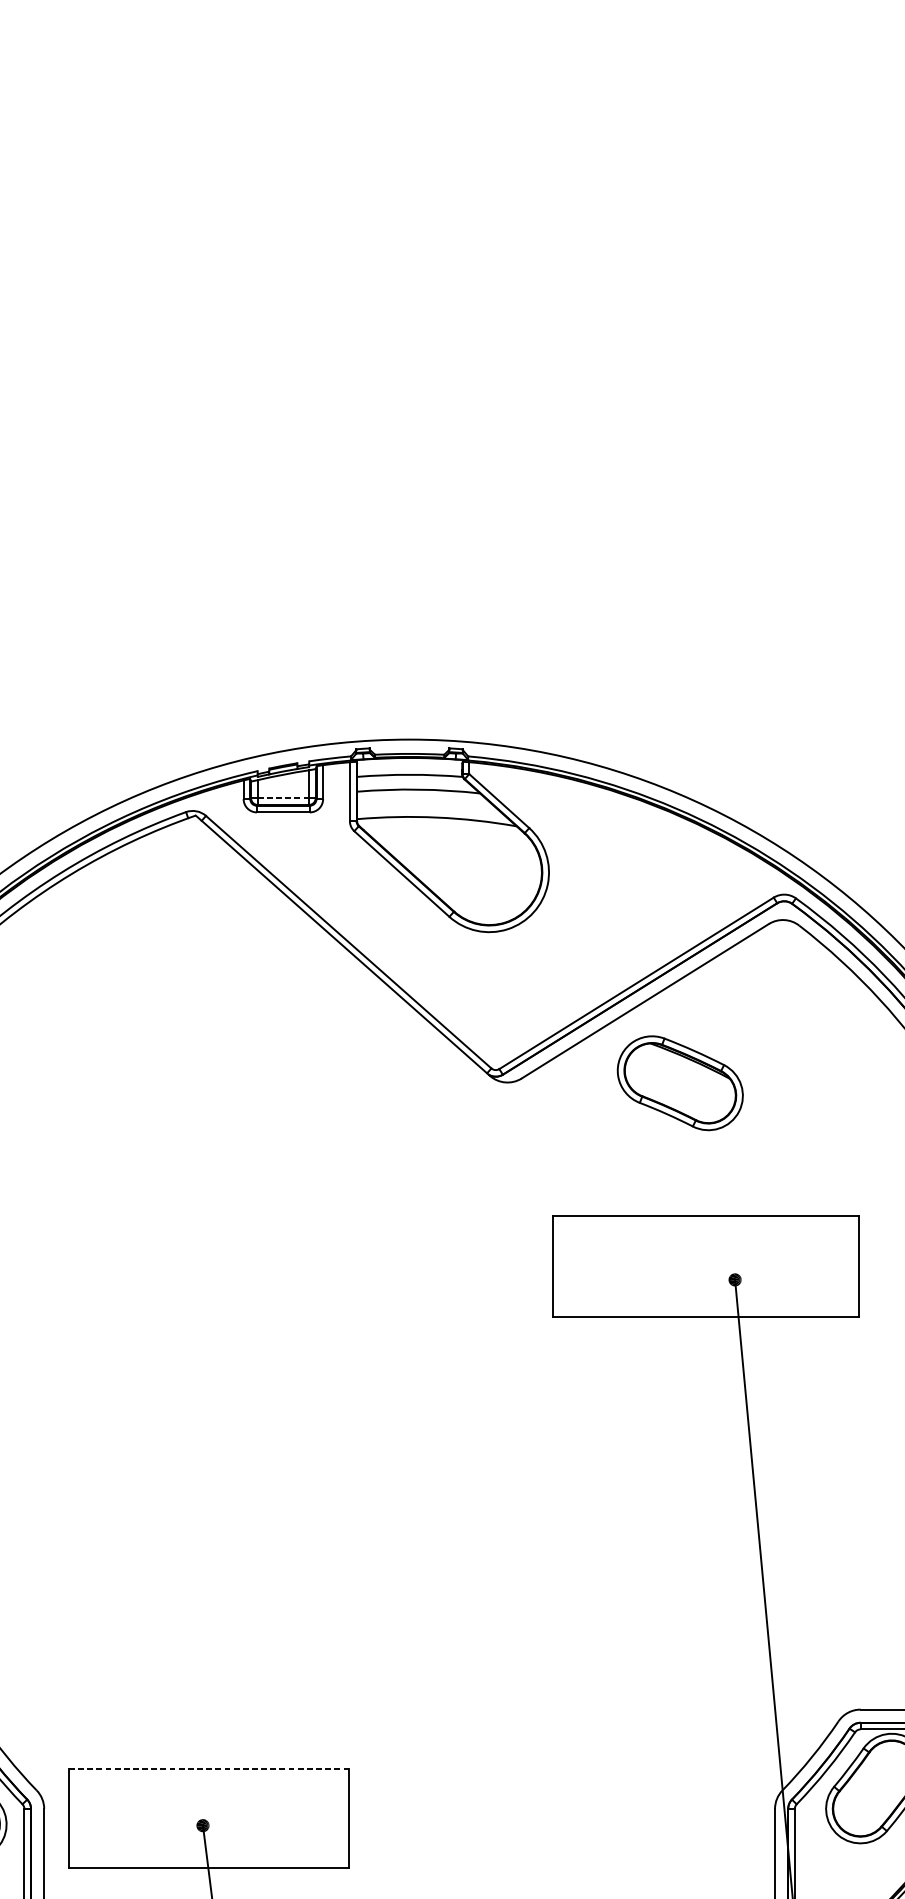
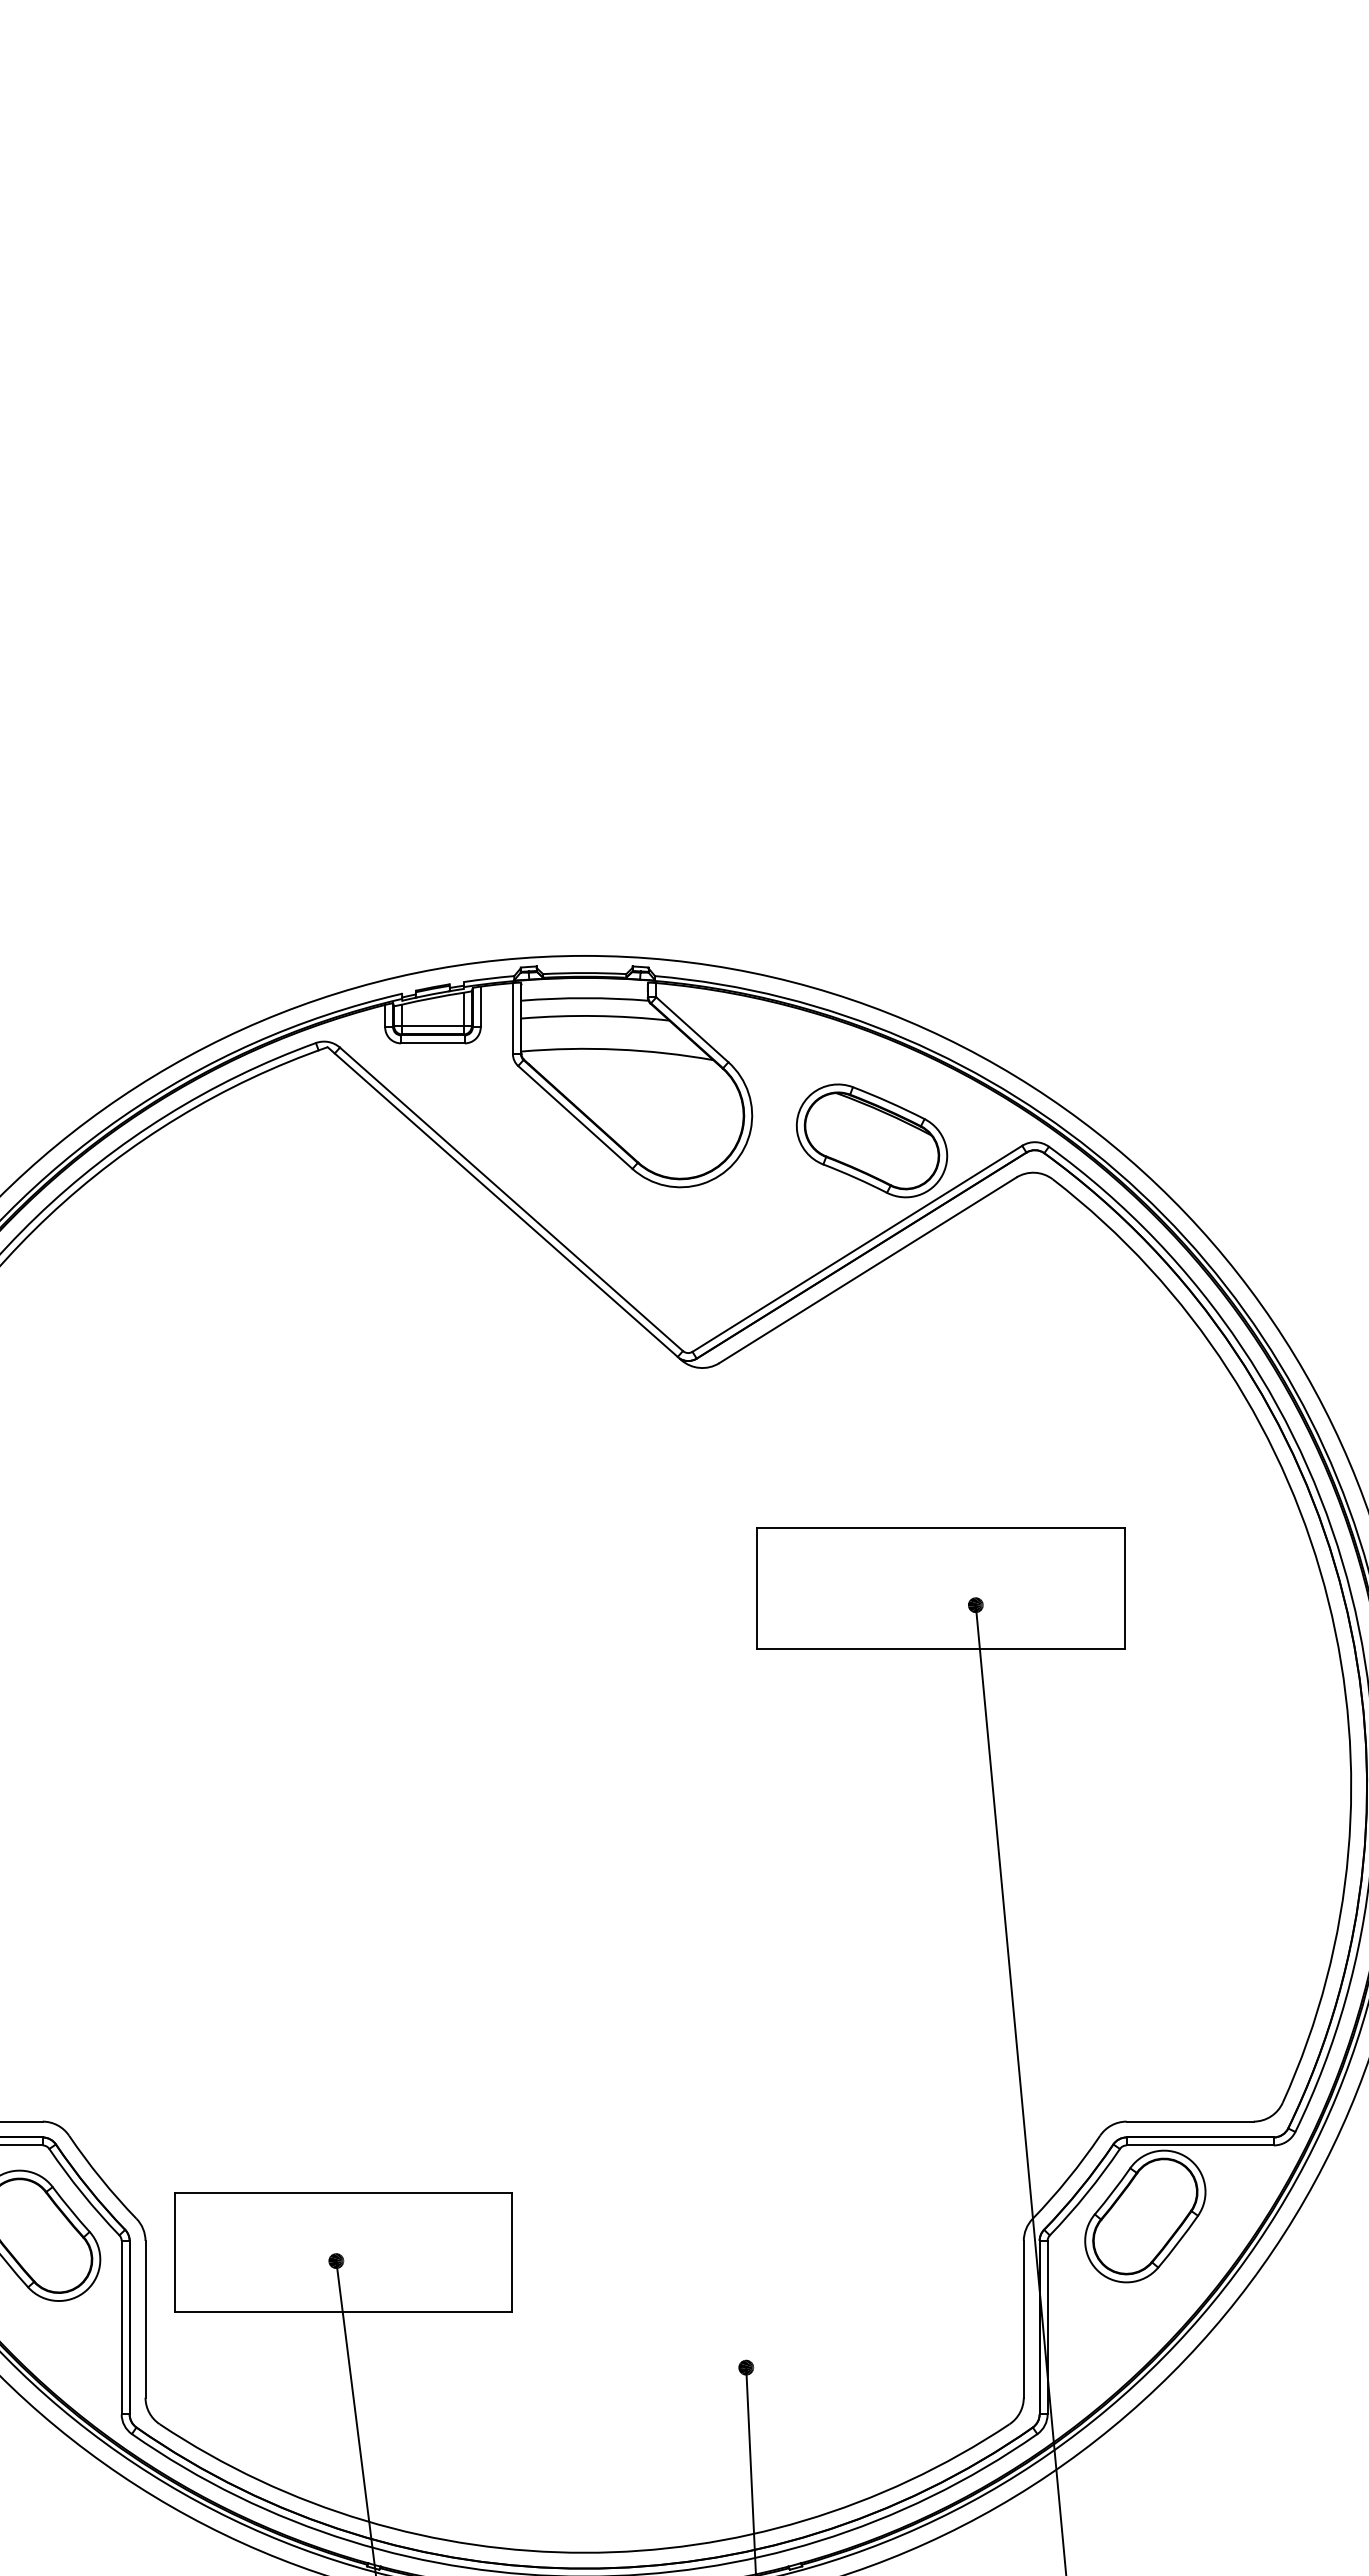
line: (283, 798) -> (432, 1026), dashed -> solid
part: (679, 1082) -> (871, 1140), moved
line: (208, 1768) -> (343, 2192), dashed -> solid

